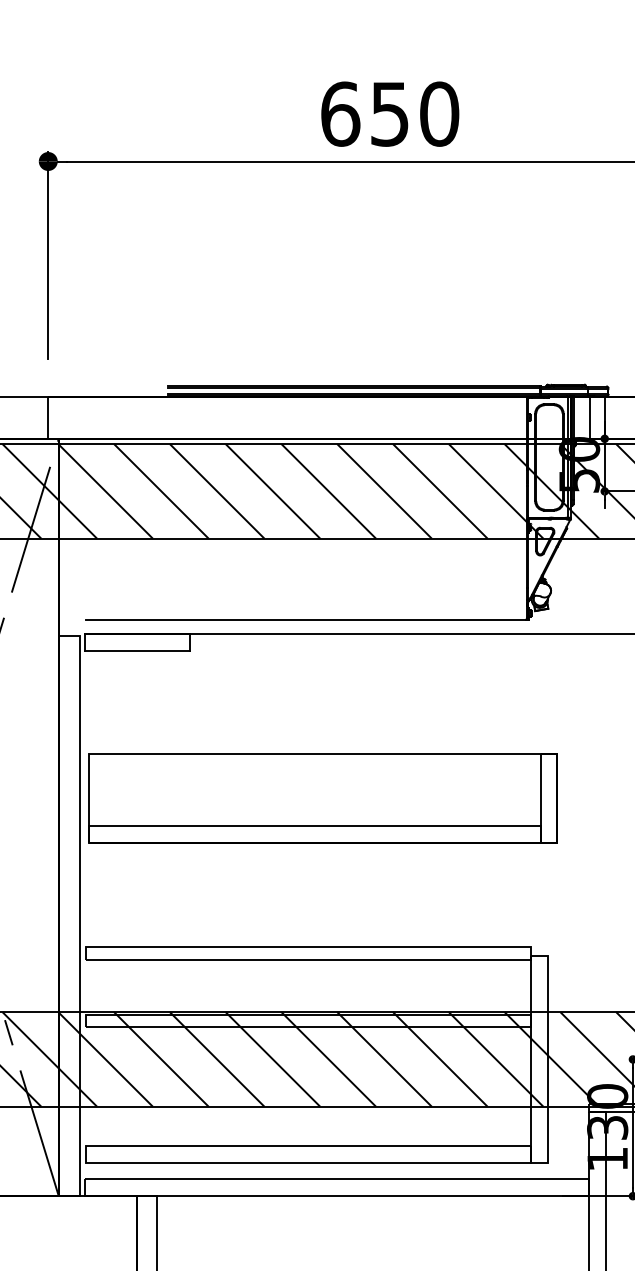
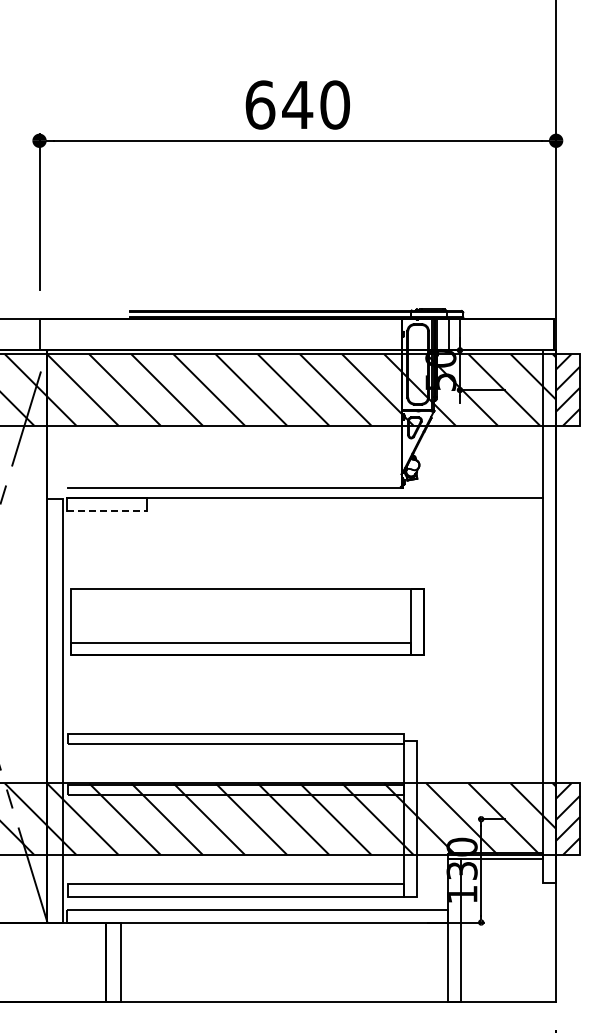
text: (389, 114) -> (297, 105), 650 -> 640
line: (138, 650) -> (107, 510), solid -> dashed

